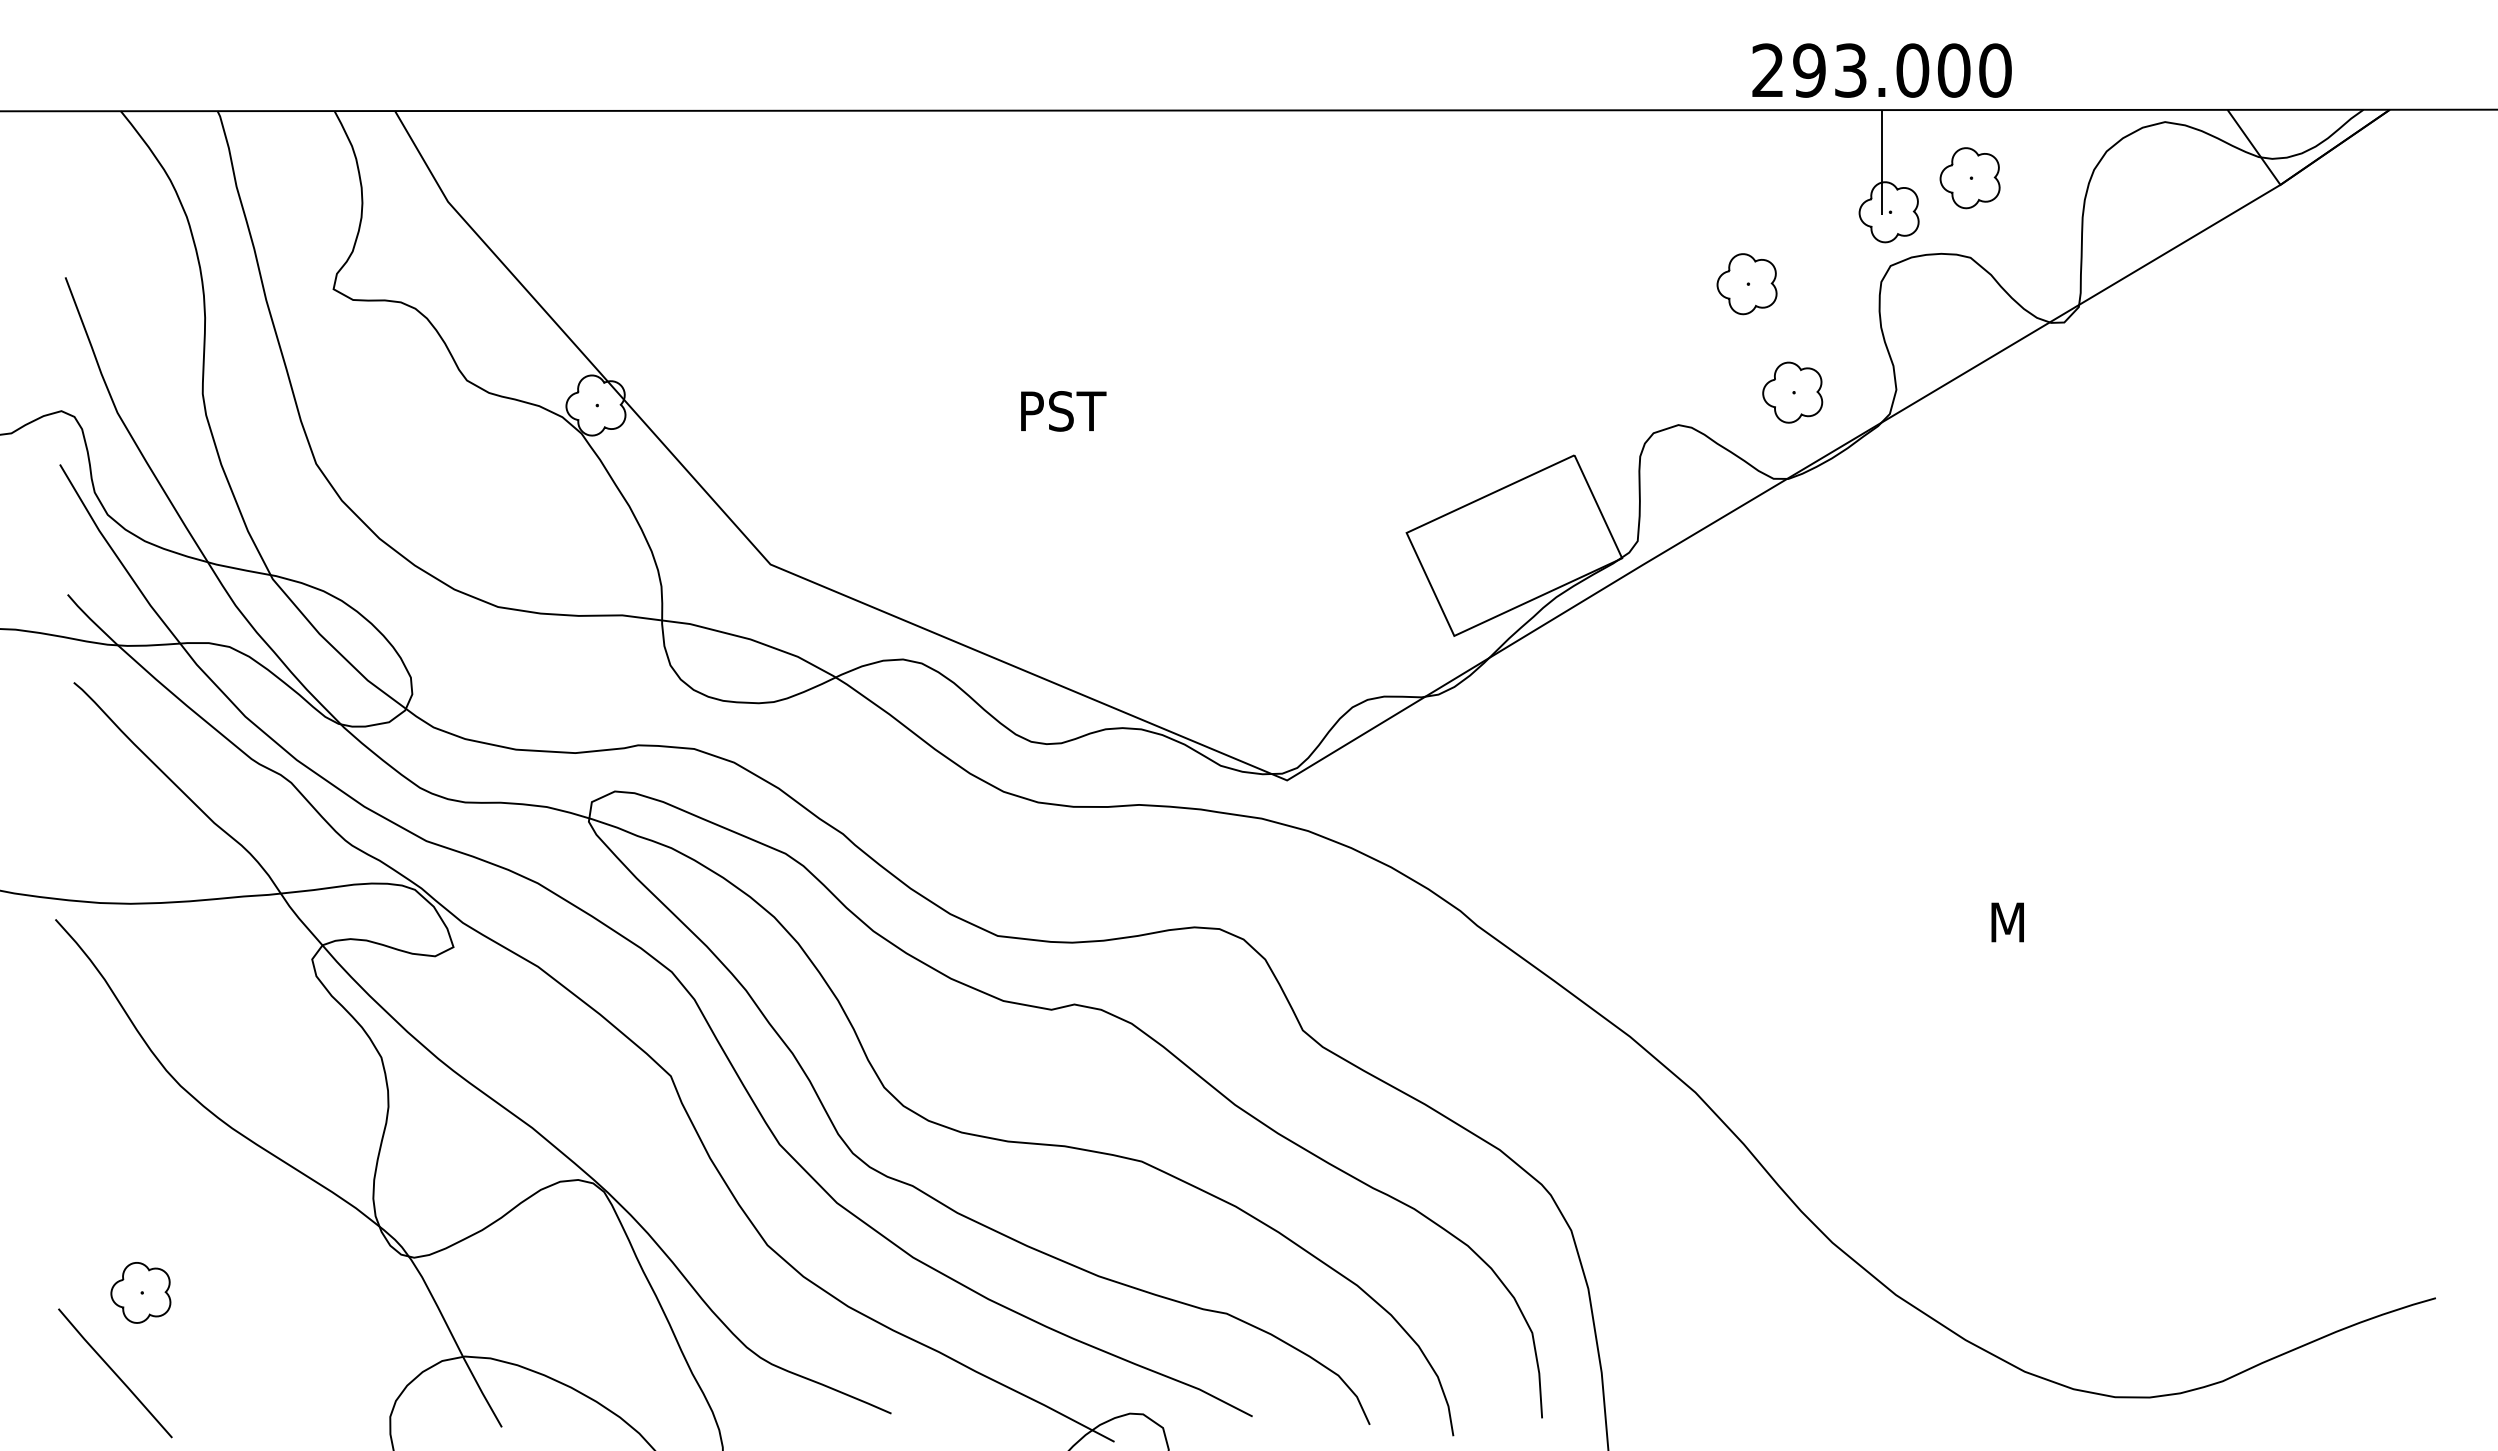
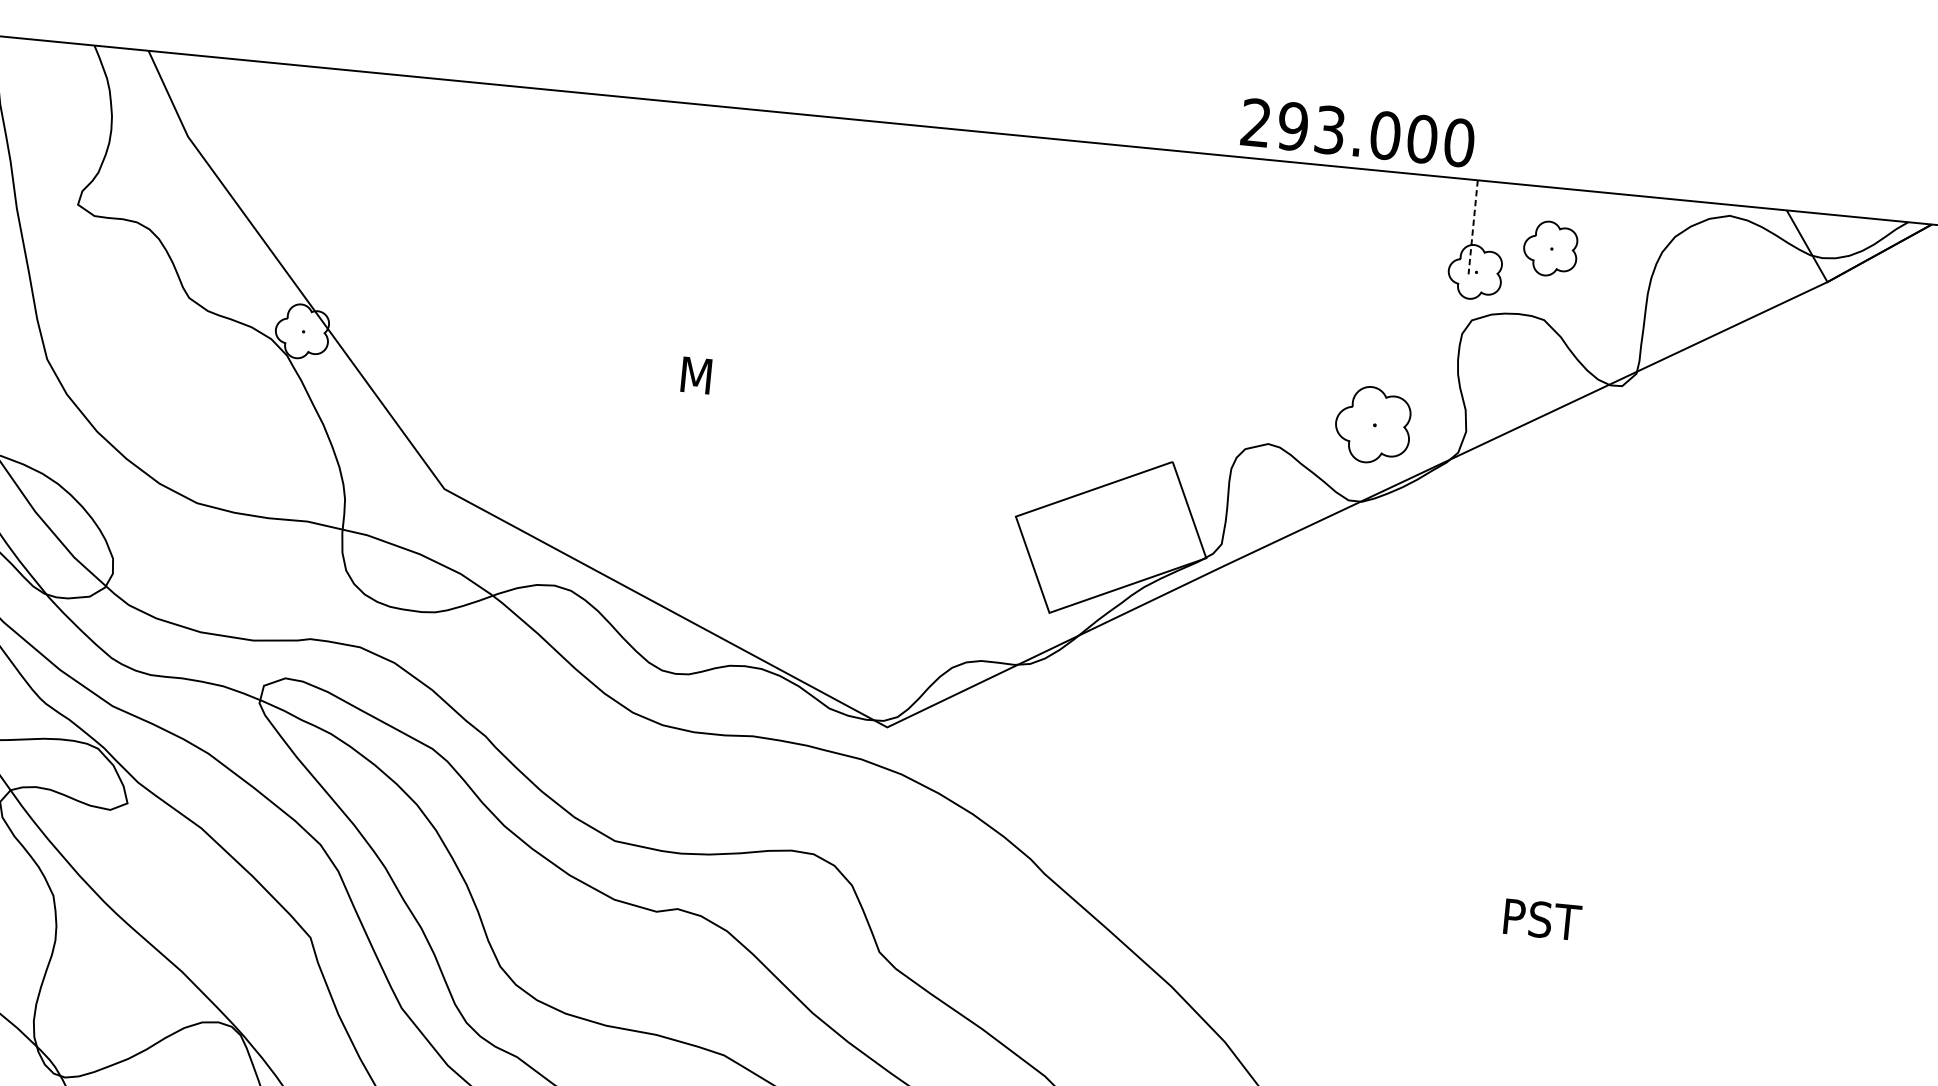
text: (1881, 70) -> (1357, 132), moved
line: (1881, 162) -> (1472, 227), solid -> dashed
part: (1746, 284) -> (1341, 324), removed
part: (1792, 392) -> (1373, 424), size x1.4
text: (1065, 411) -> (721, 378), PST -> M
text: (2036, 922) -> (1544, 920), M -> PST

